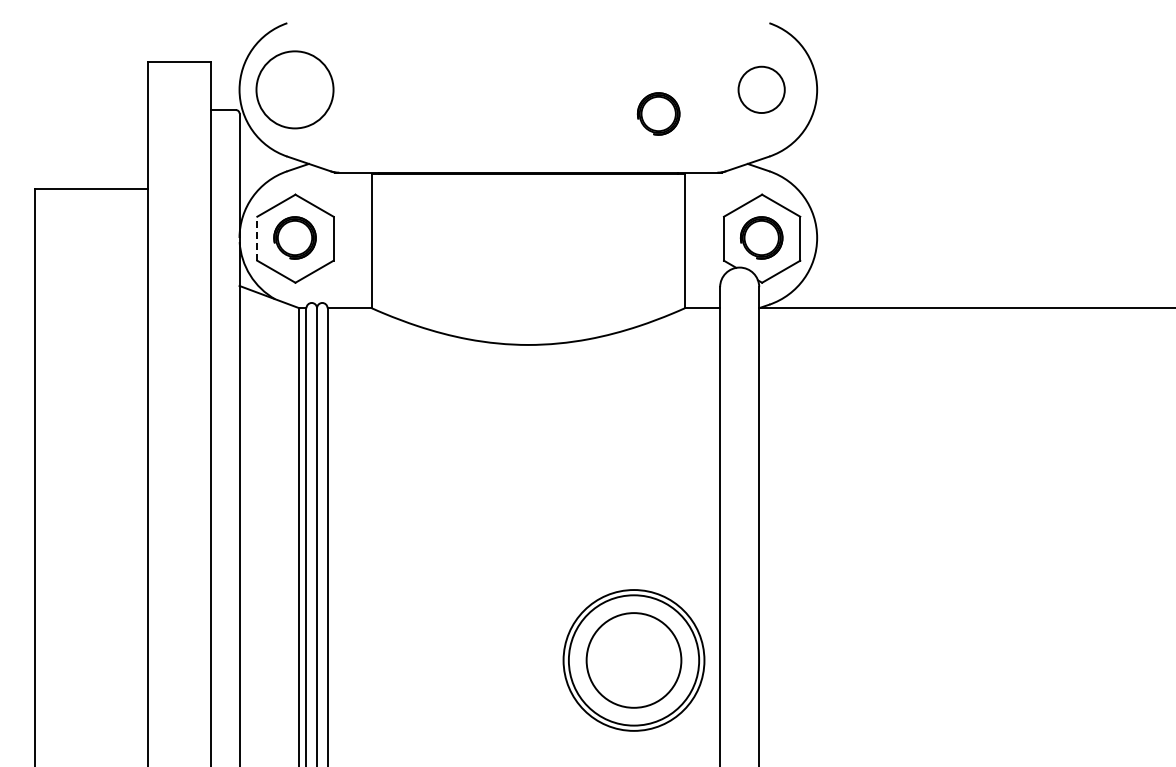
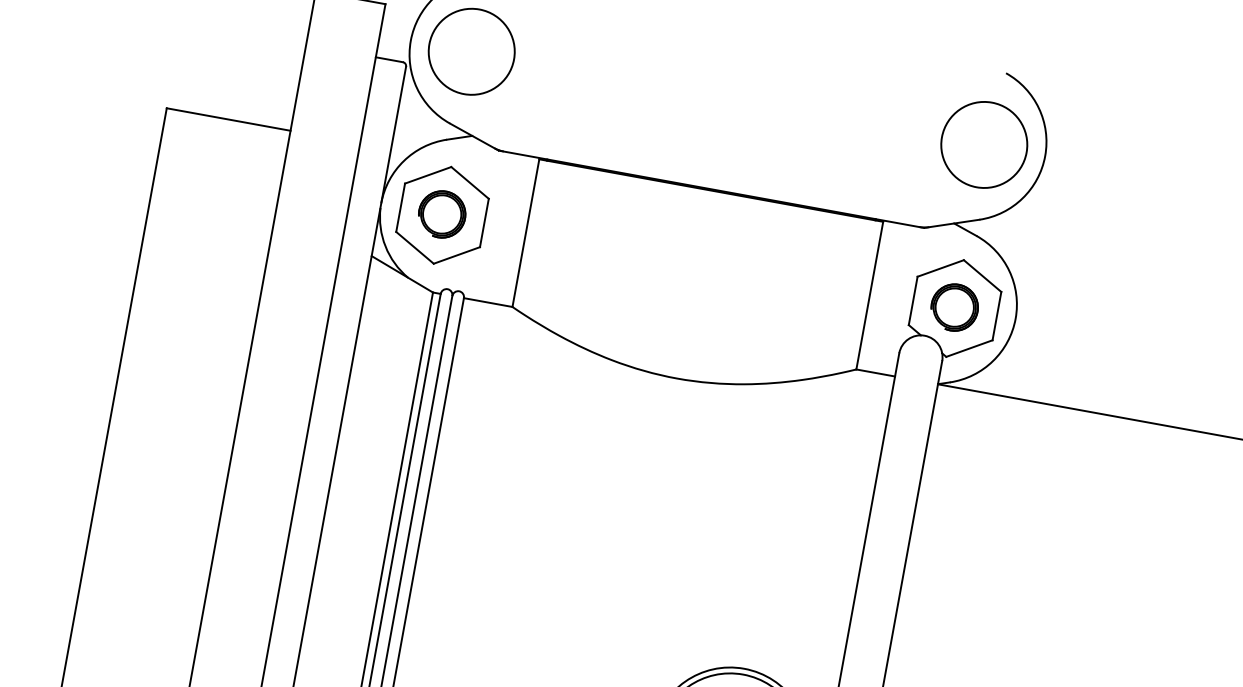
circle: (761, 89) -> (984, 144), size x1.67
part: (658, 113) -> (866, 150), removed
line: (257, 238) -> (400, 207), dashed -> solid

